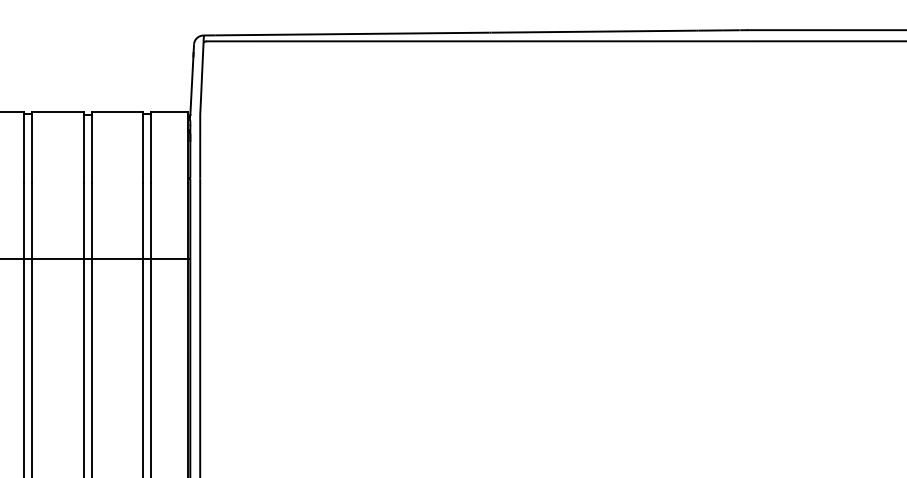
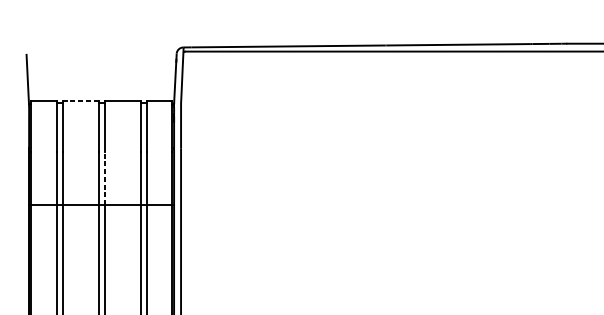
line: (57, 111) -> (80, 101), solid -> dashed
line: (91, 221) -> (104, 178), solid -> dashed

